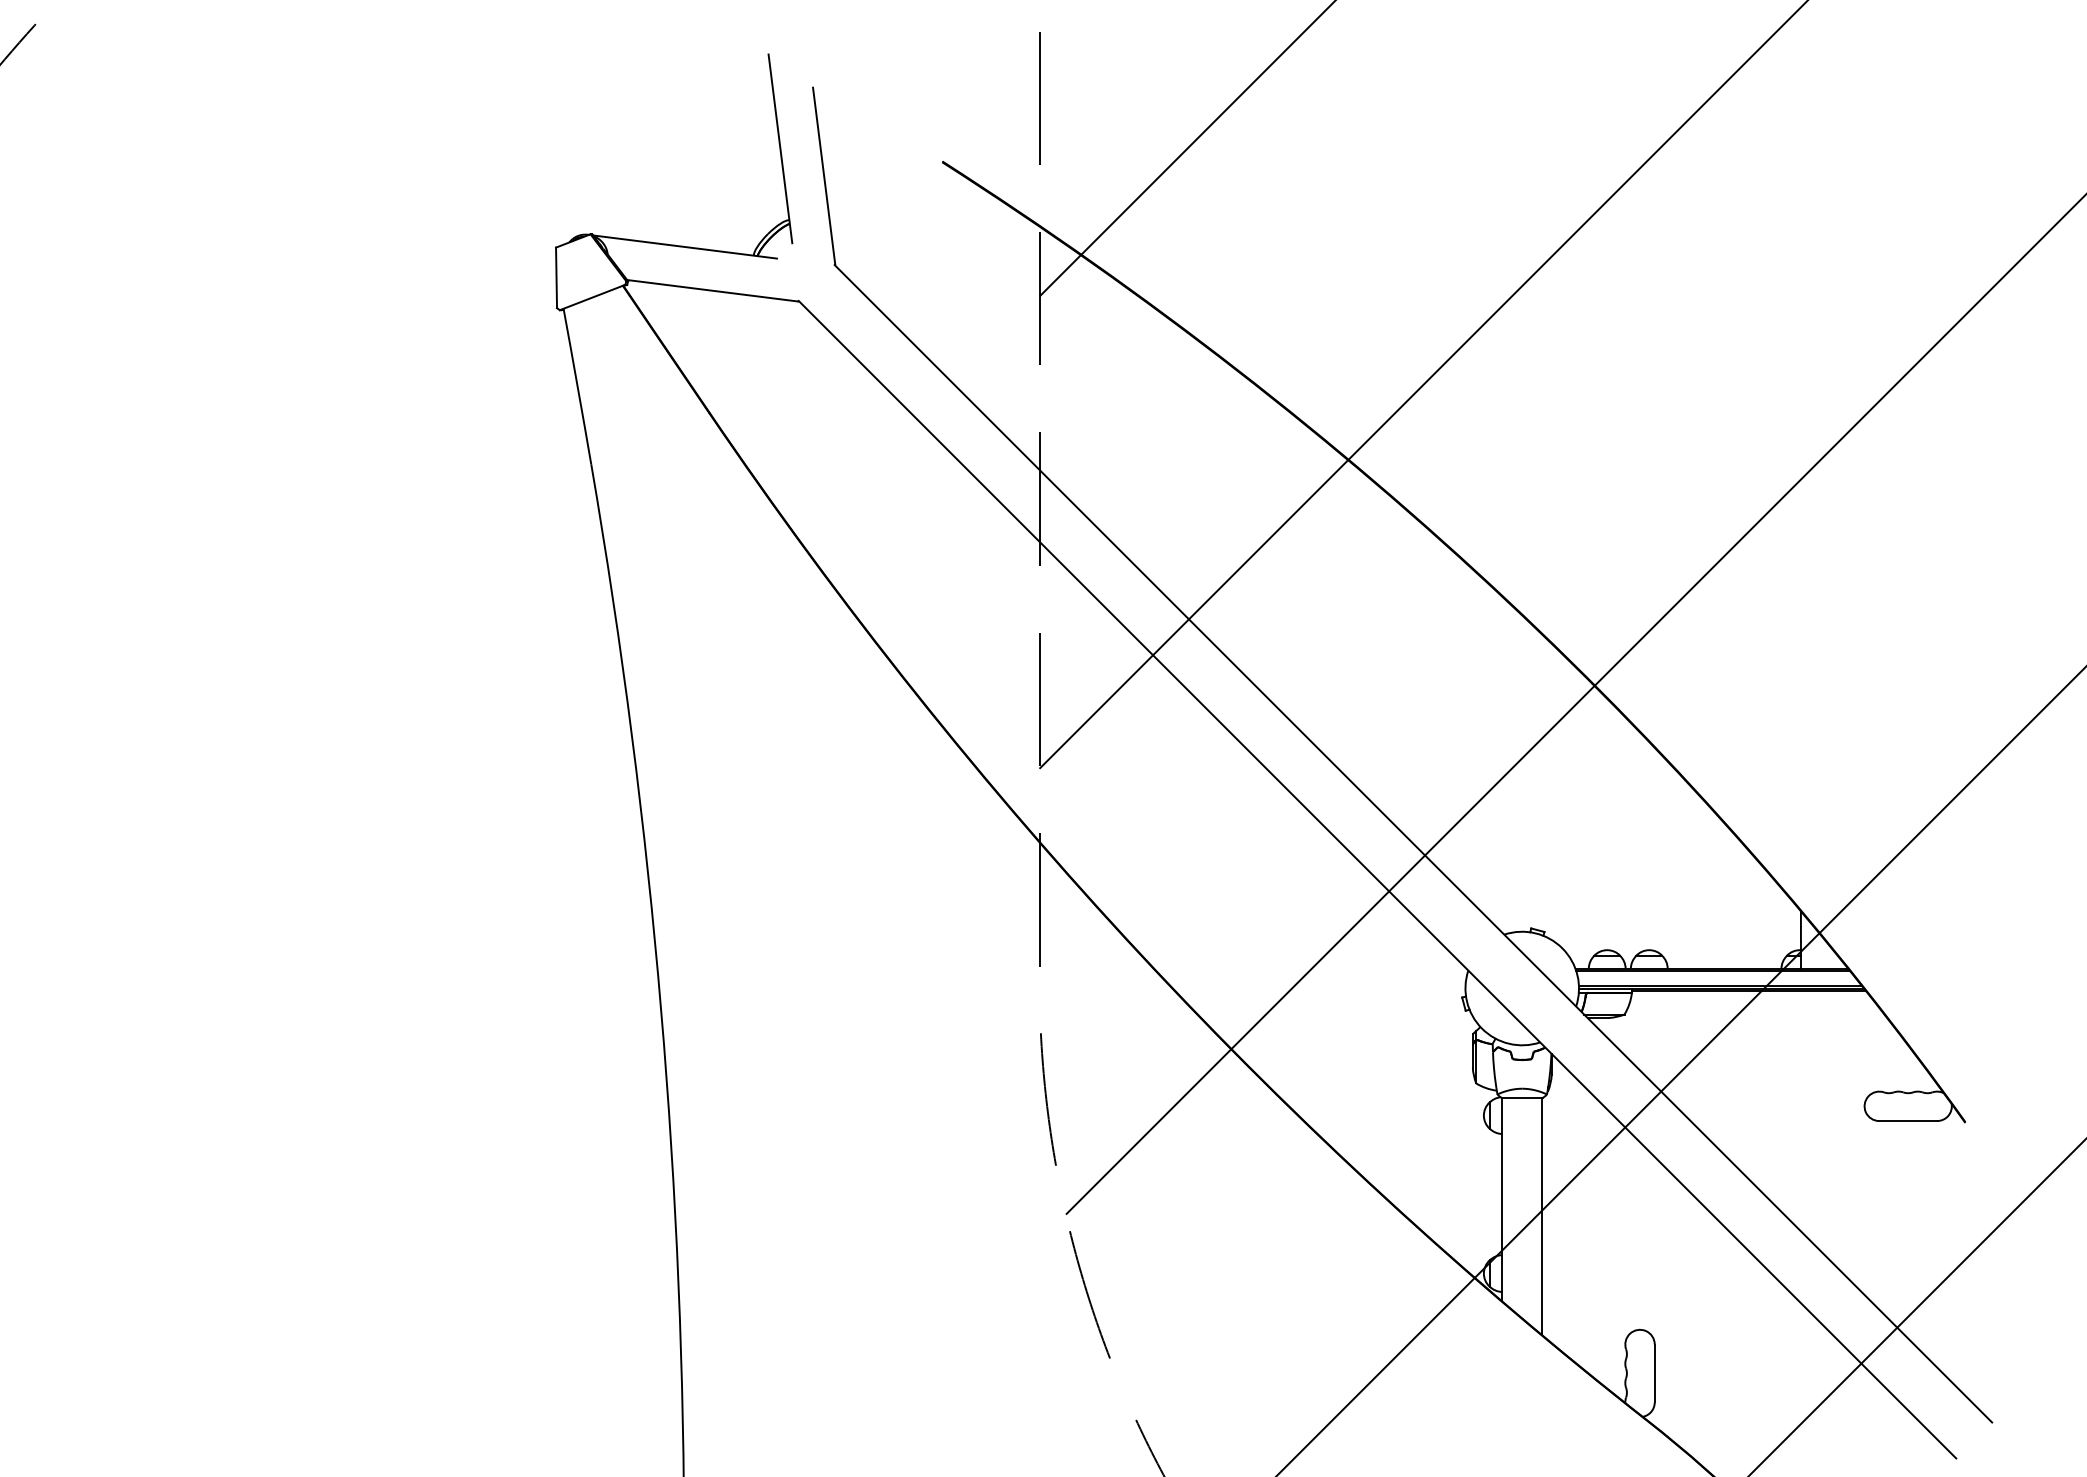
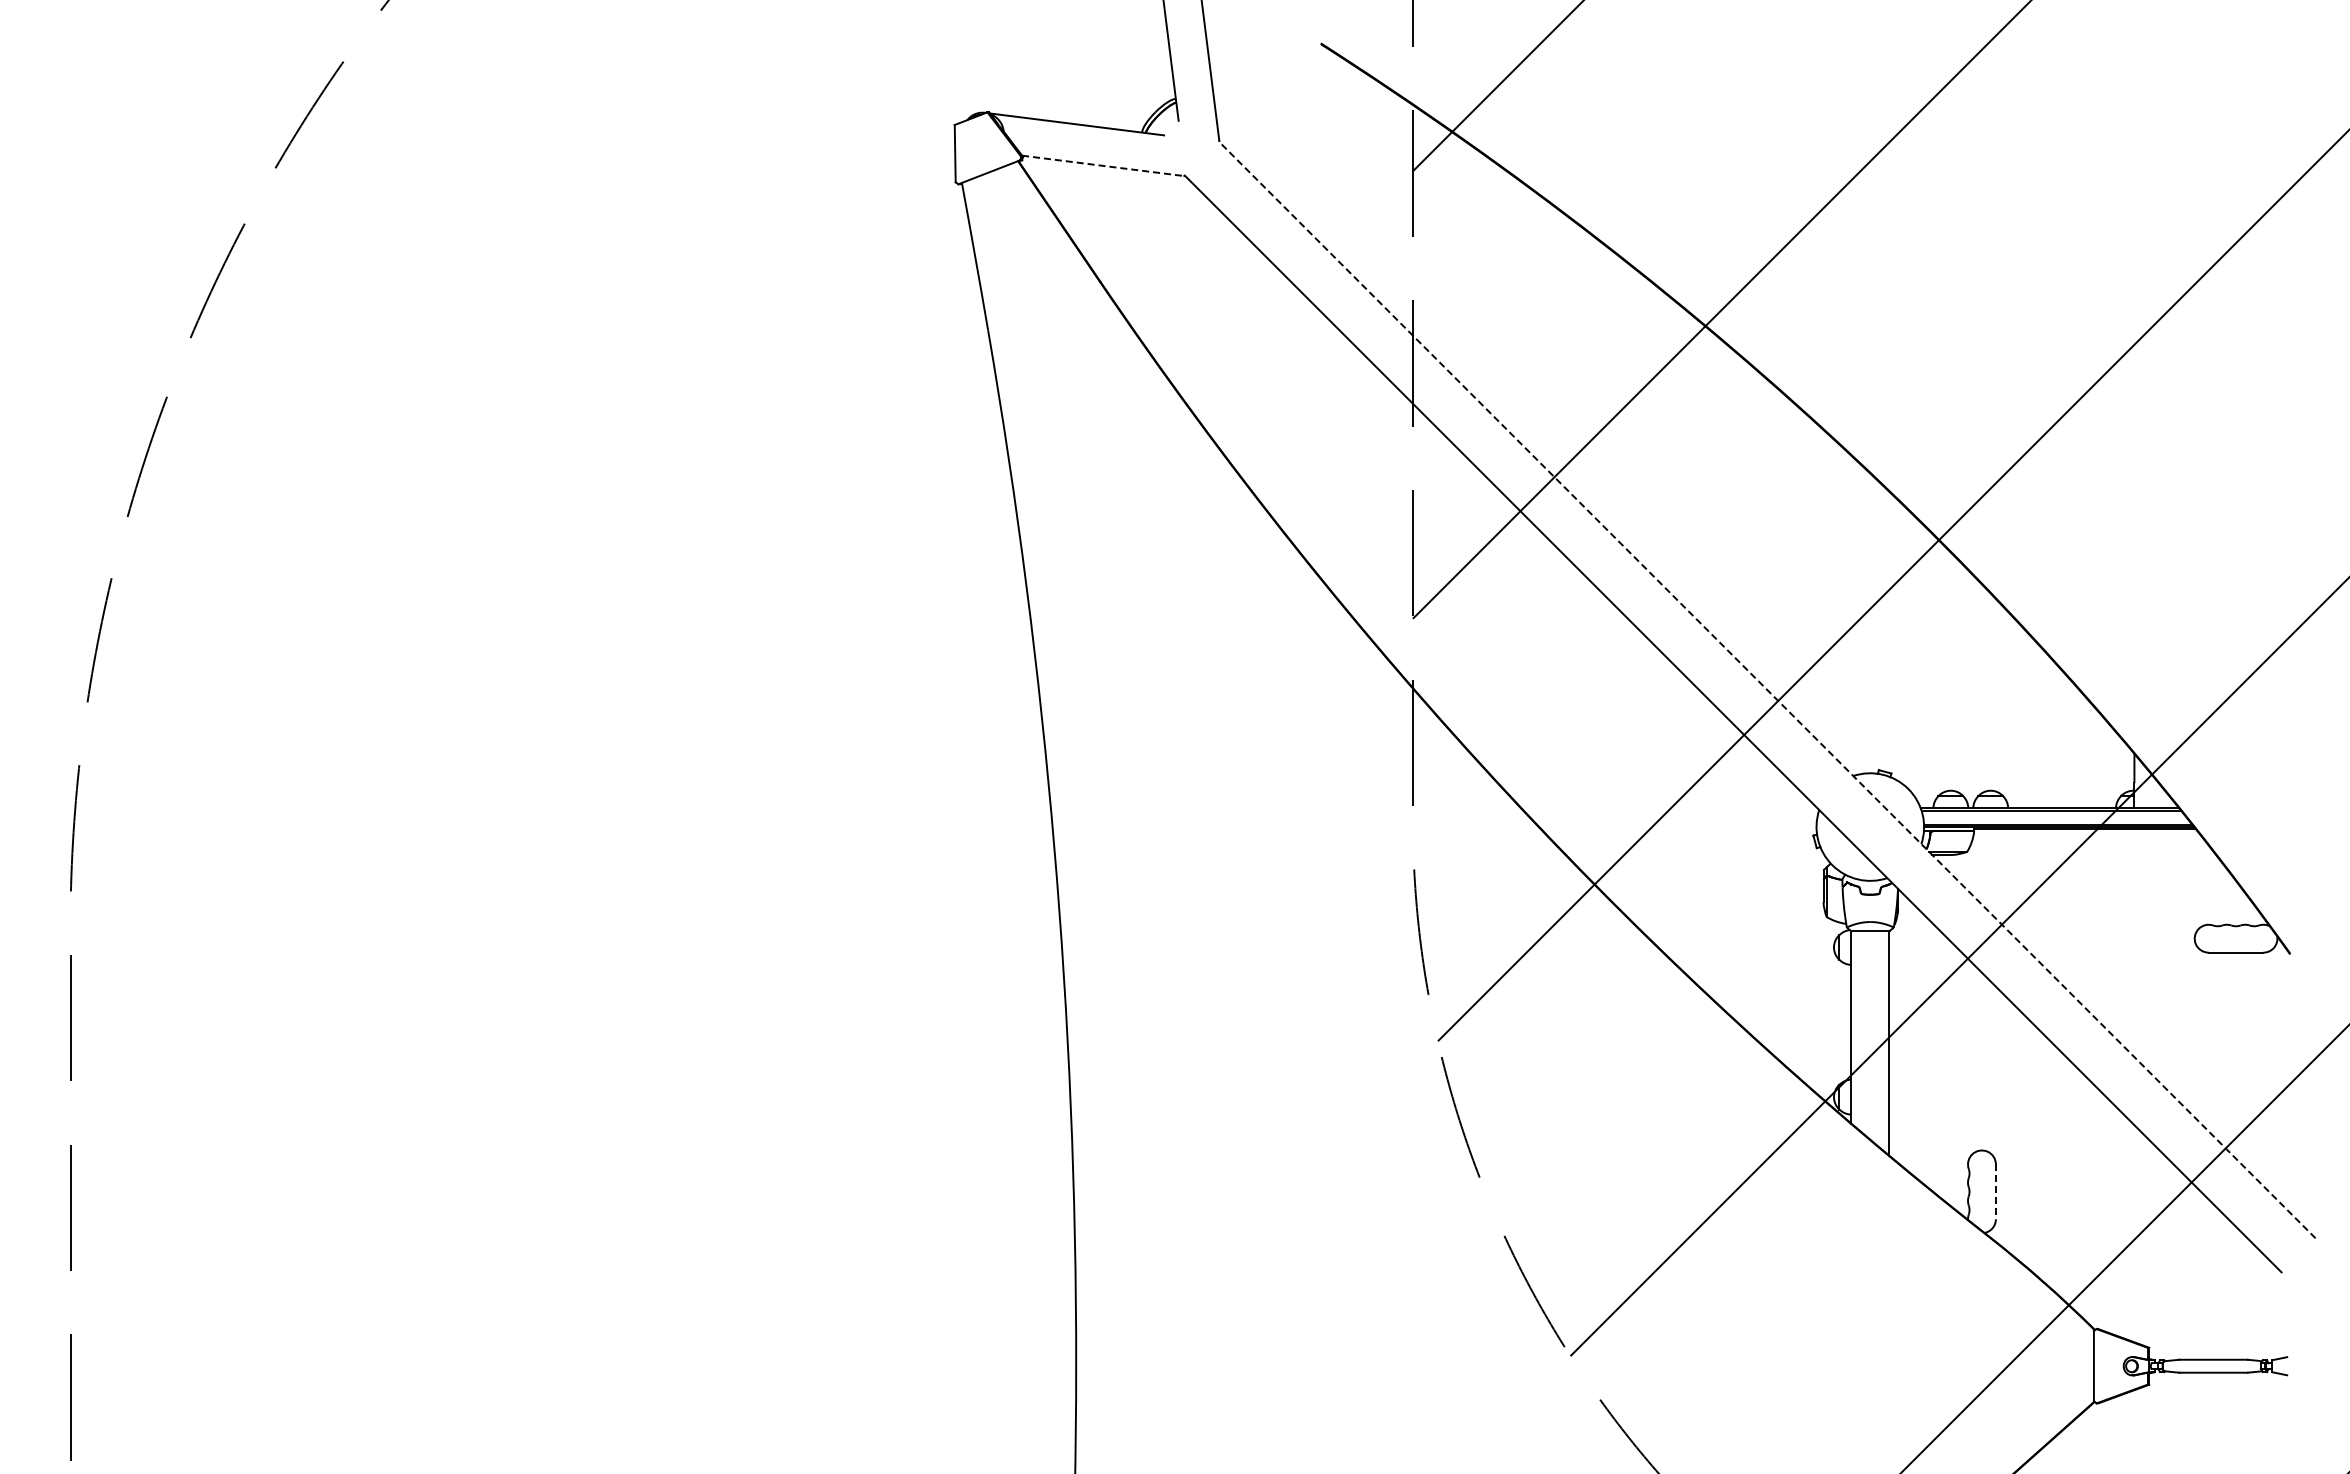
line: (713, 290) -> (1103, 165), solid -> dashed
line: (1413, 843) -> (1767, 689), solid -> dashed
line: (1654, 1374) -> (1995, 1192), solid -> dashed

